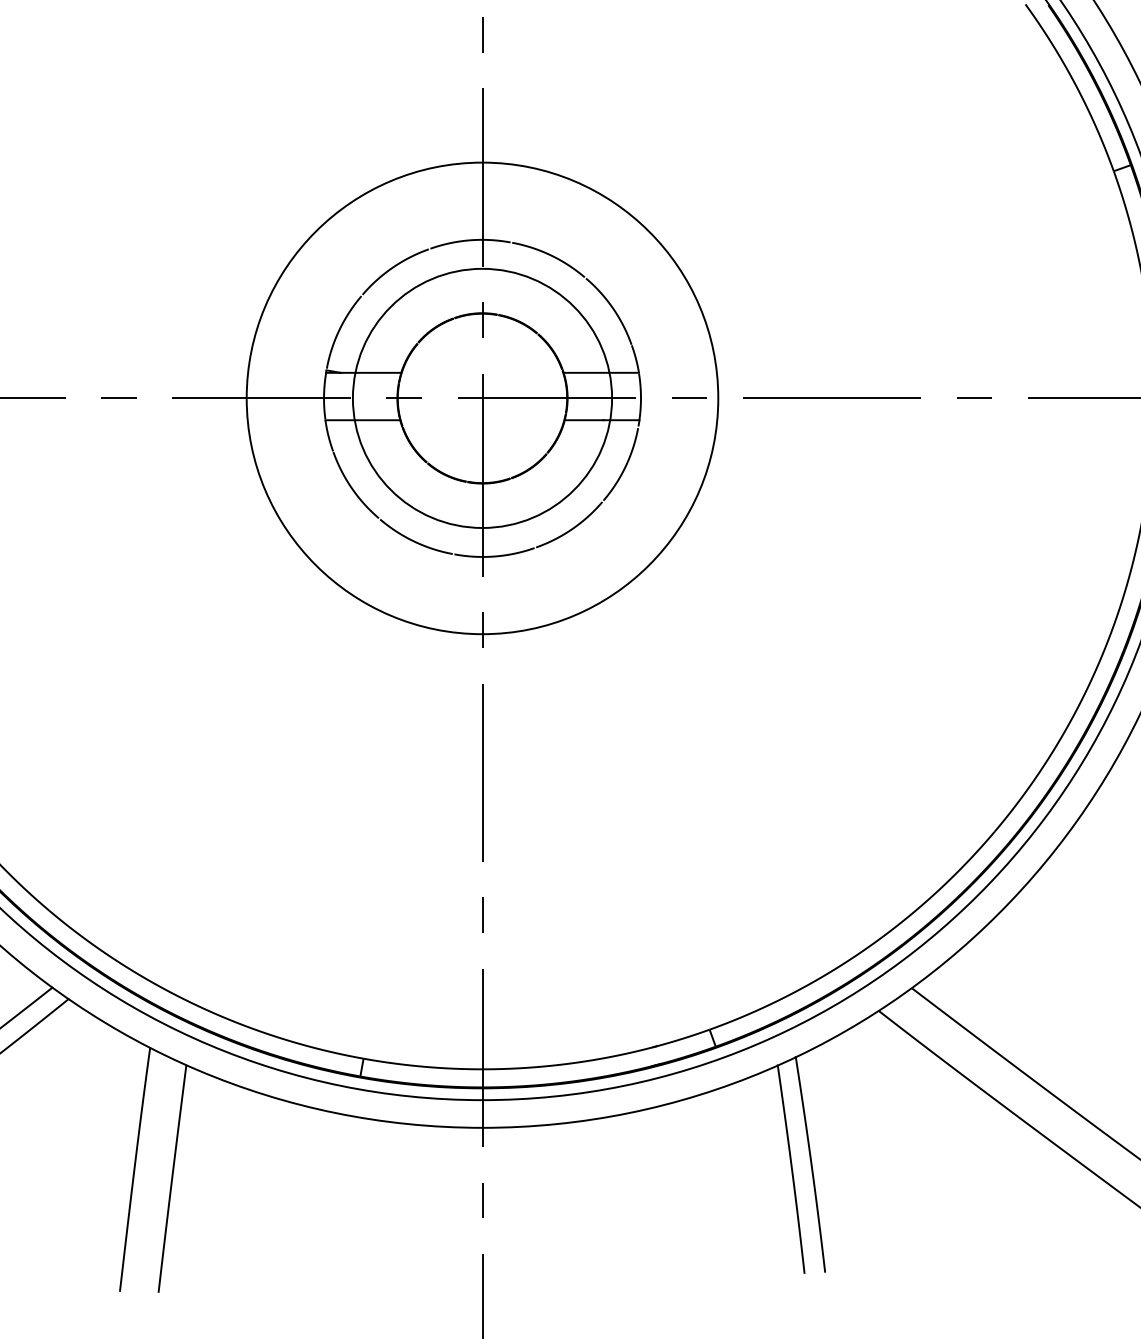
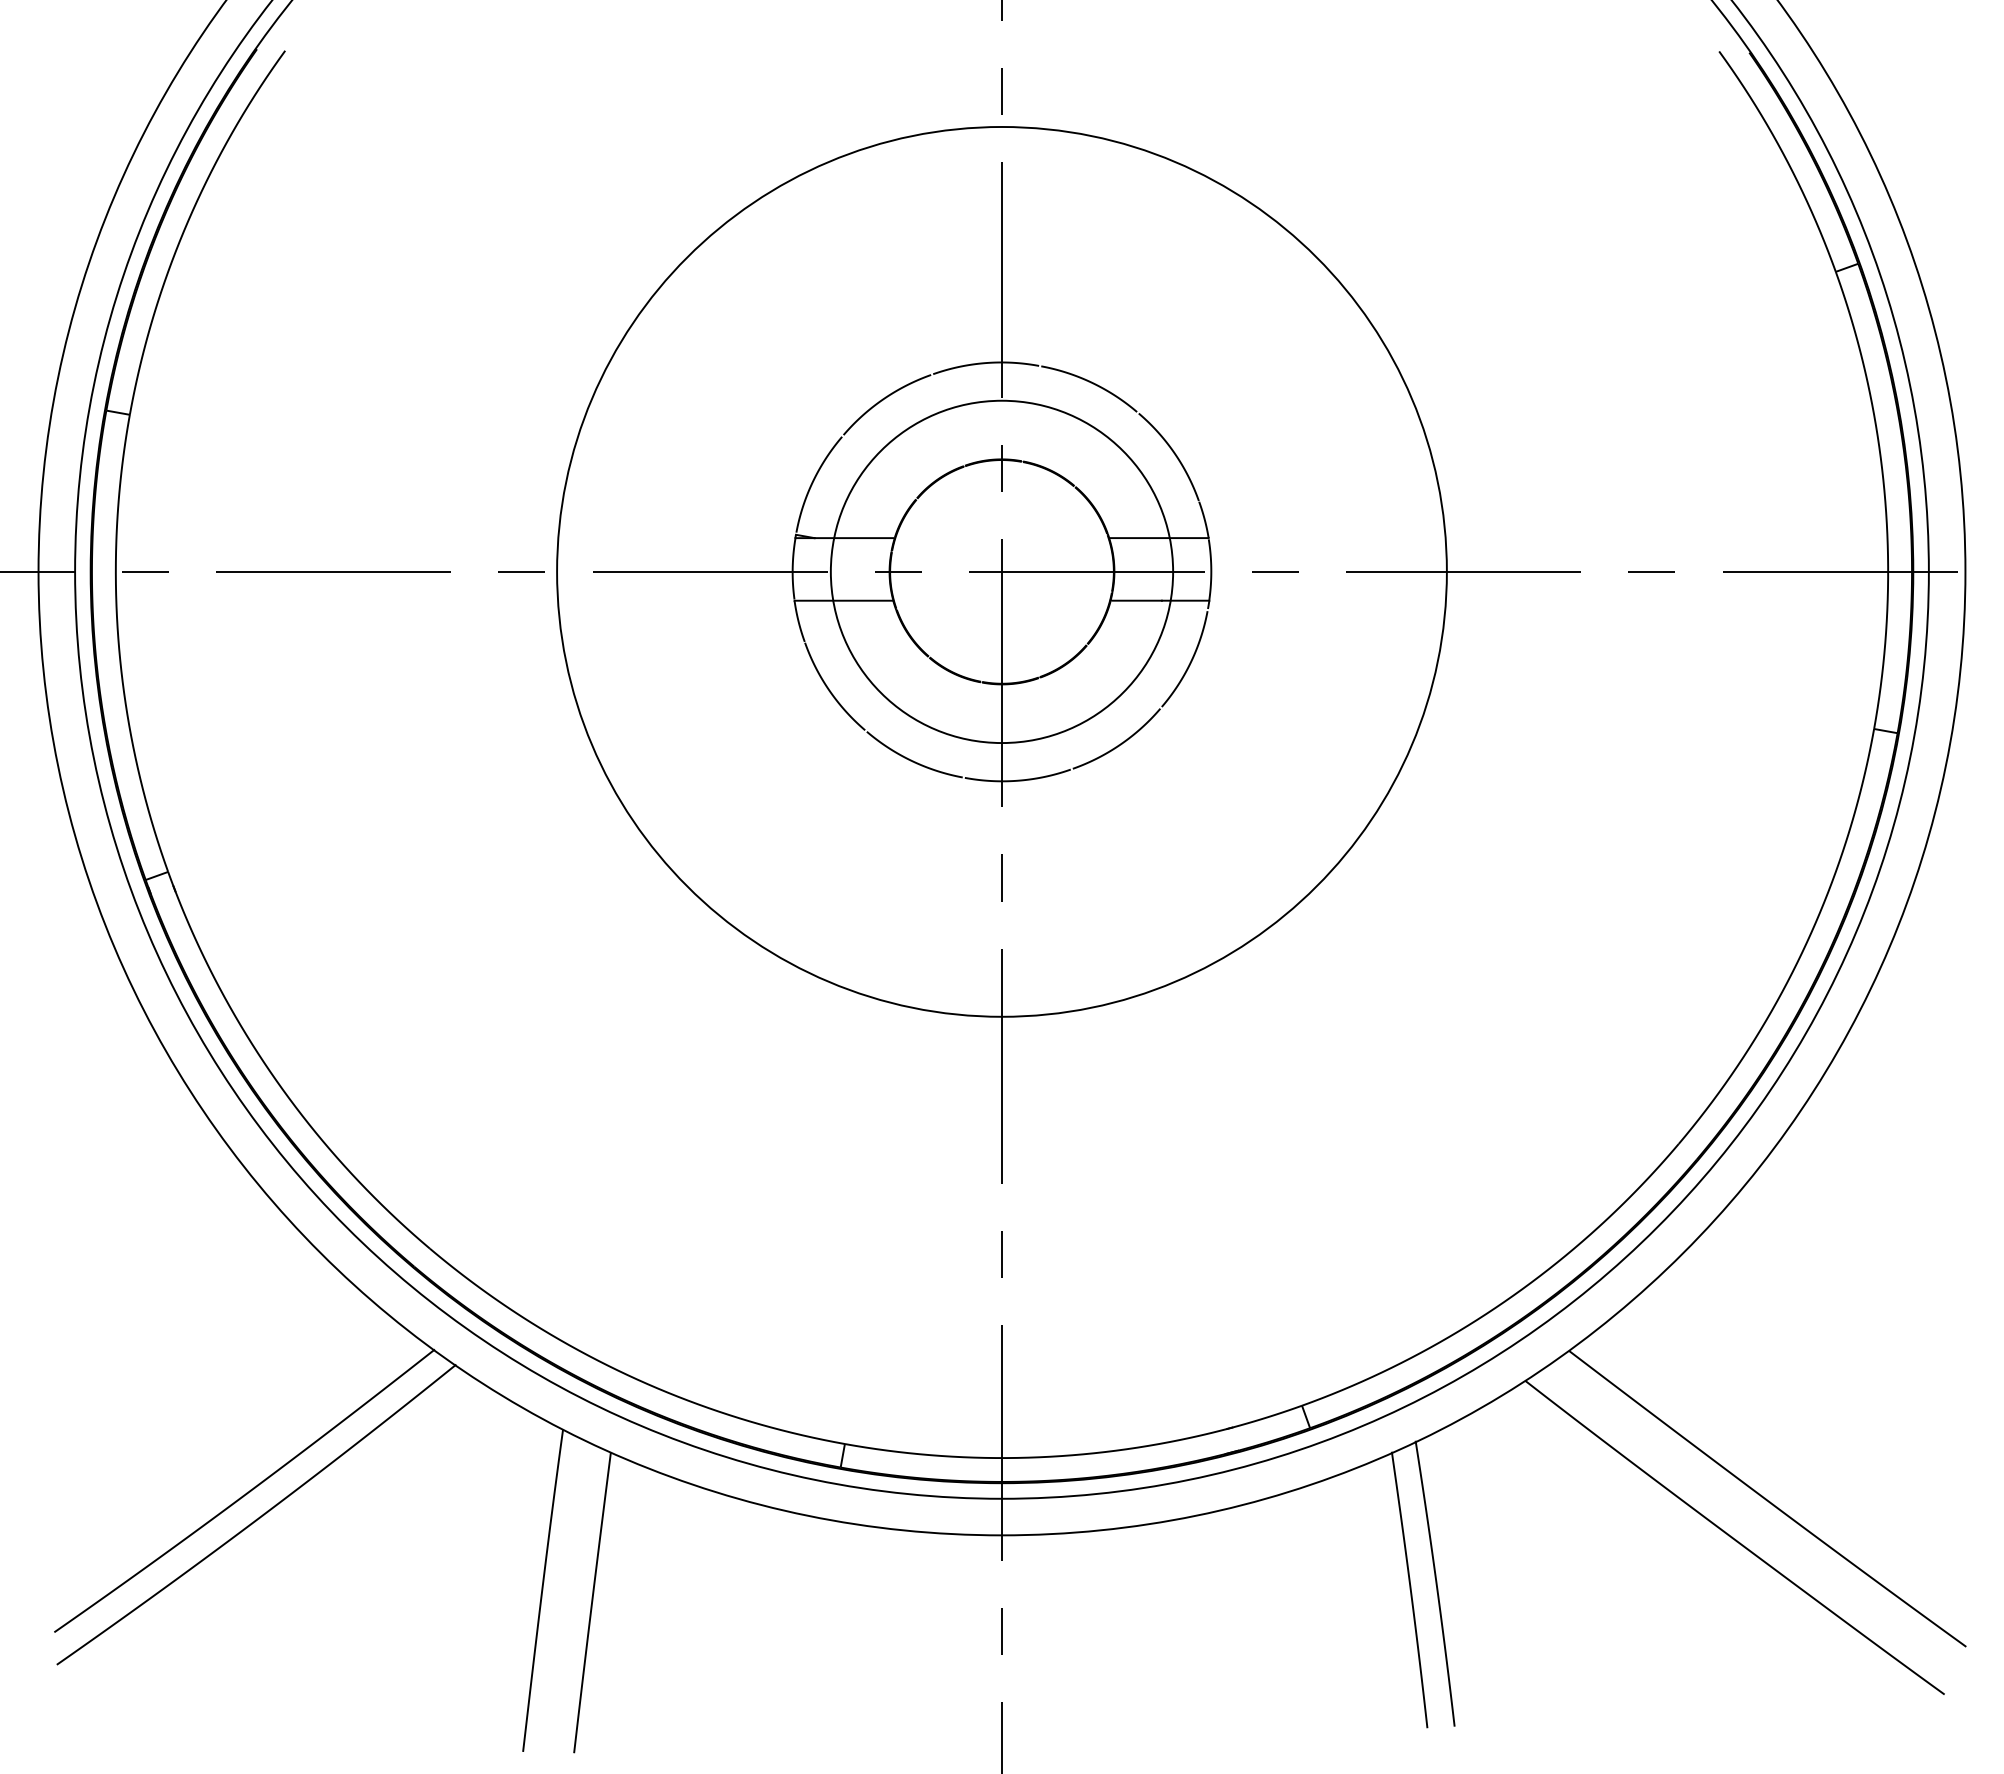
circle: (482, 398) -> (1001, 571), size x1.43

